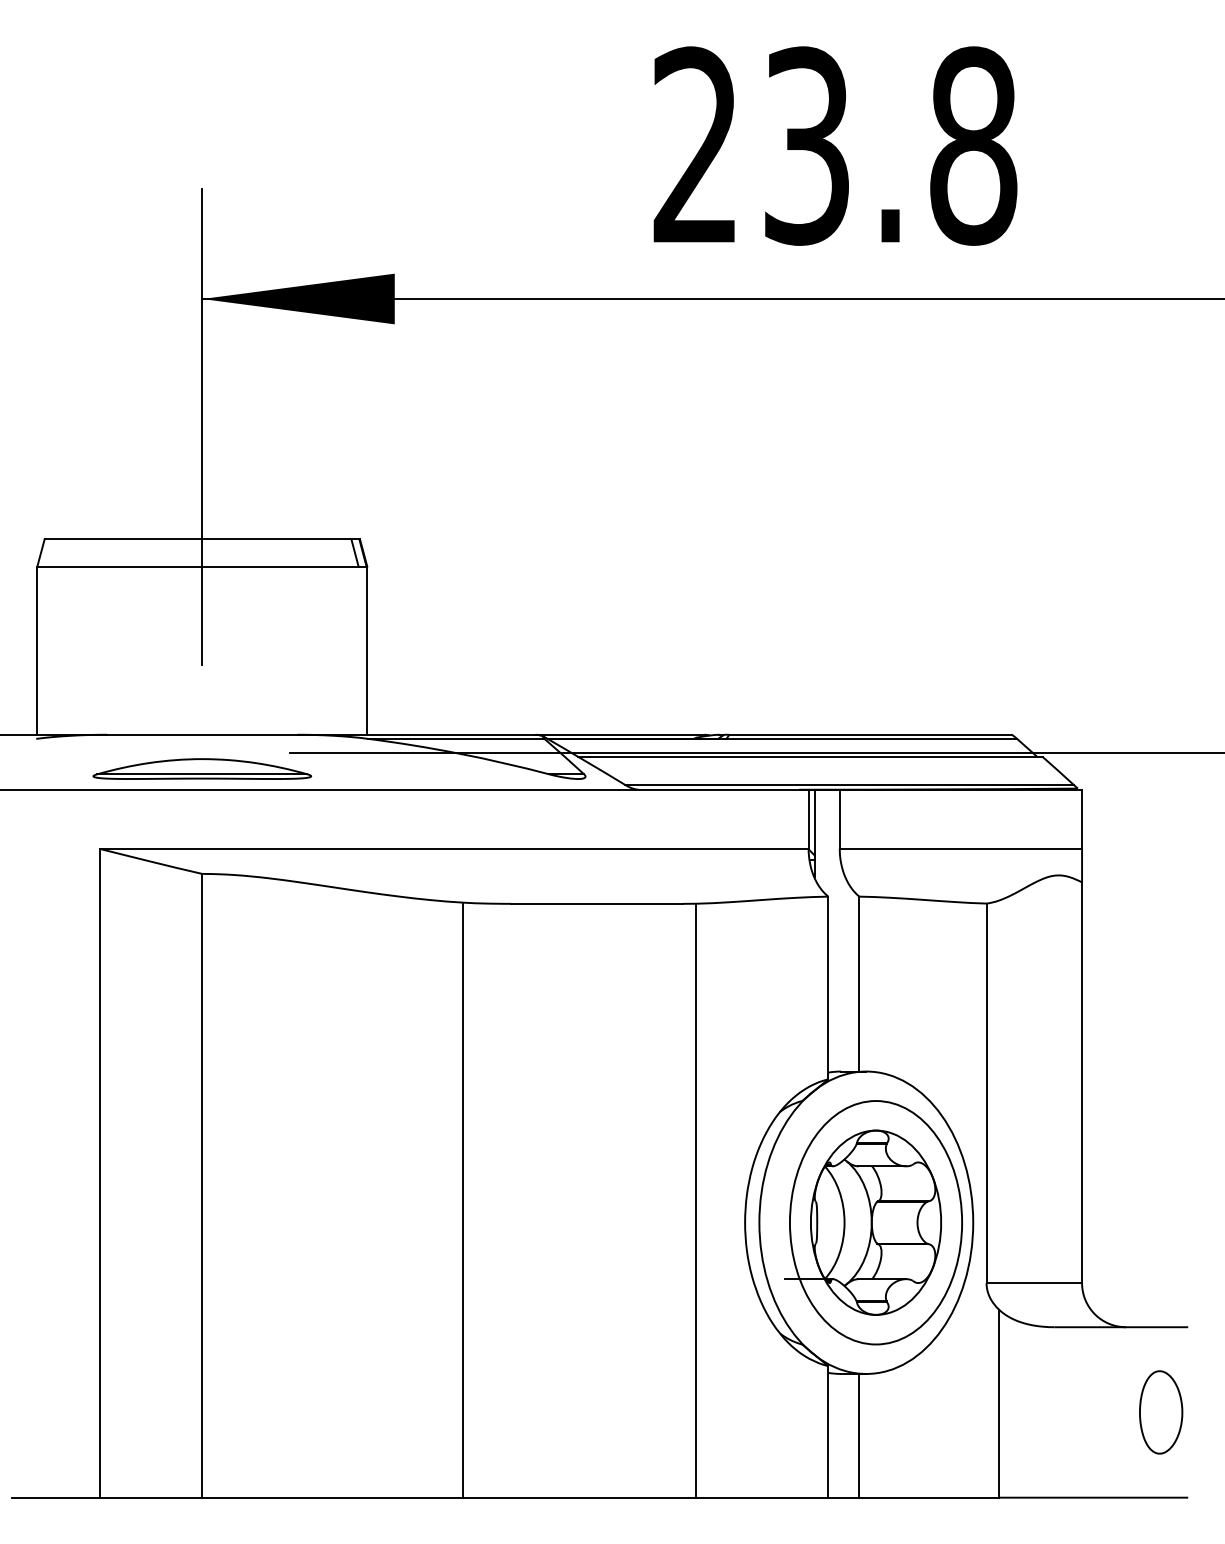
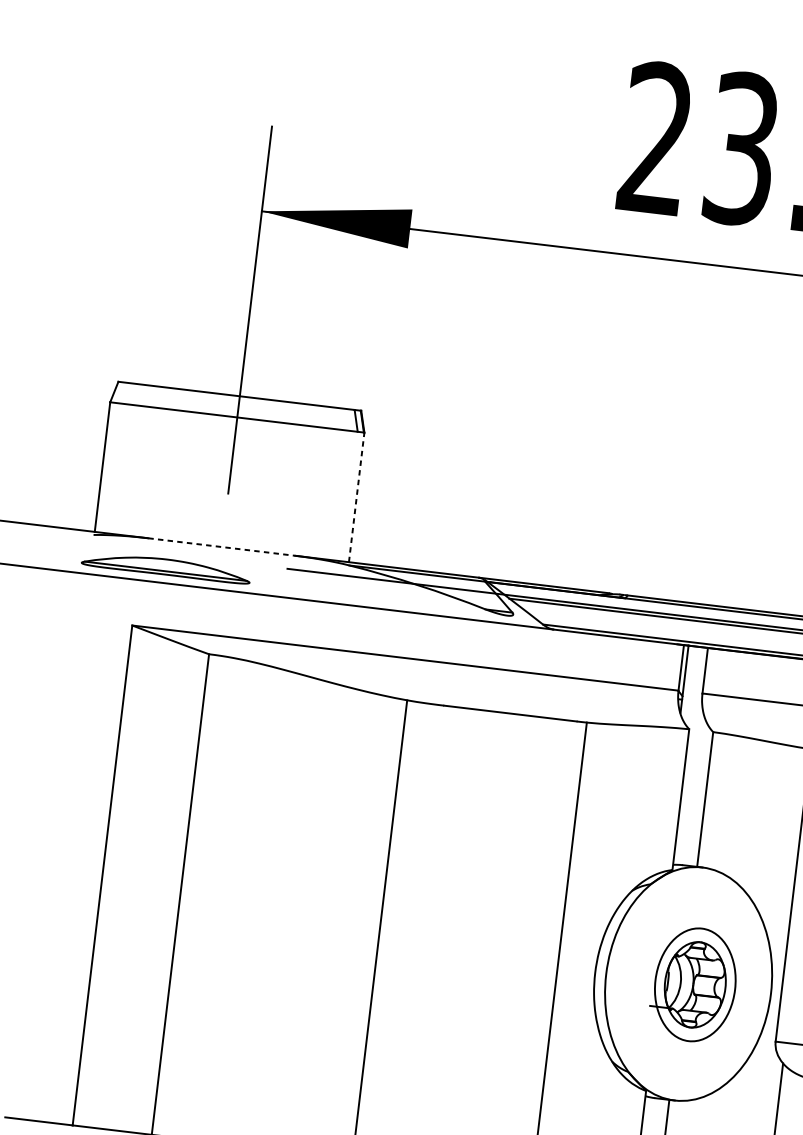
line: (367, 650) -> (356, 497), solid -> dashed
line: (202, 734) -> (222, 546), solid -> dashed
part: (201, 768) -> (165, 566), moved
part: (873, 1222) -> (694, 984), size x0.6

